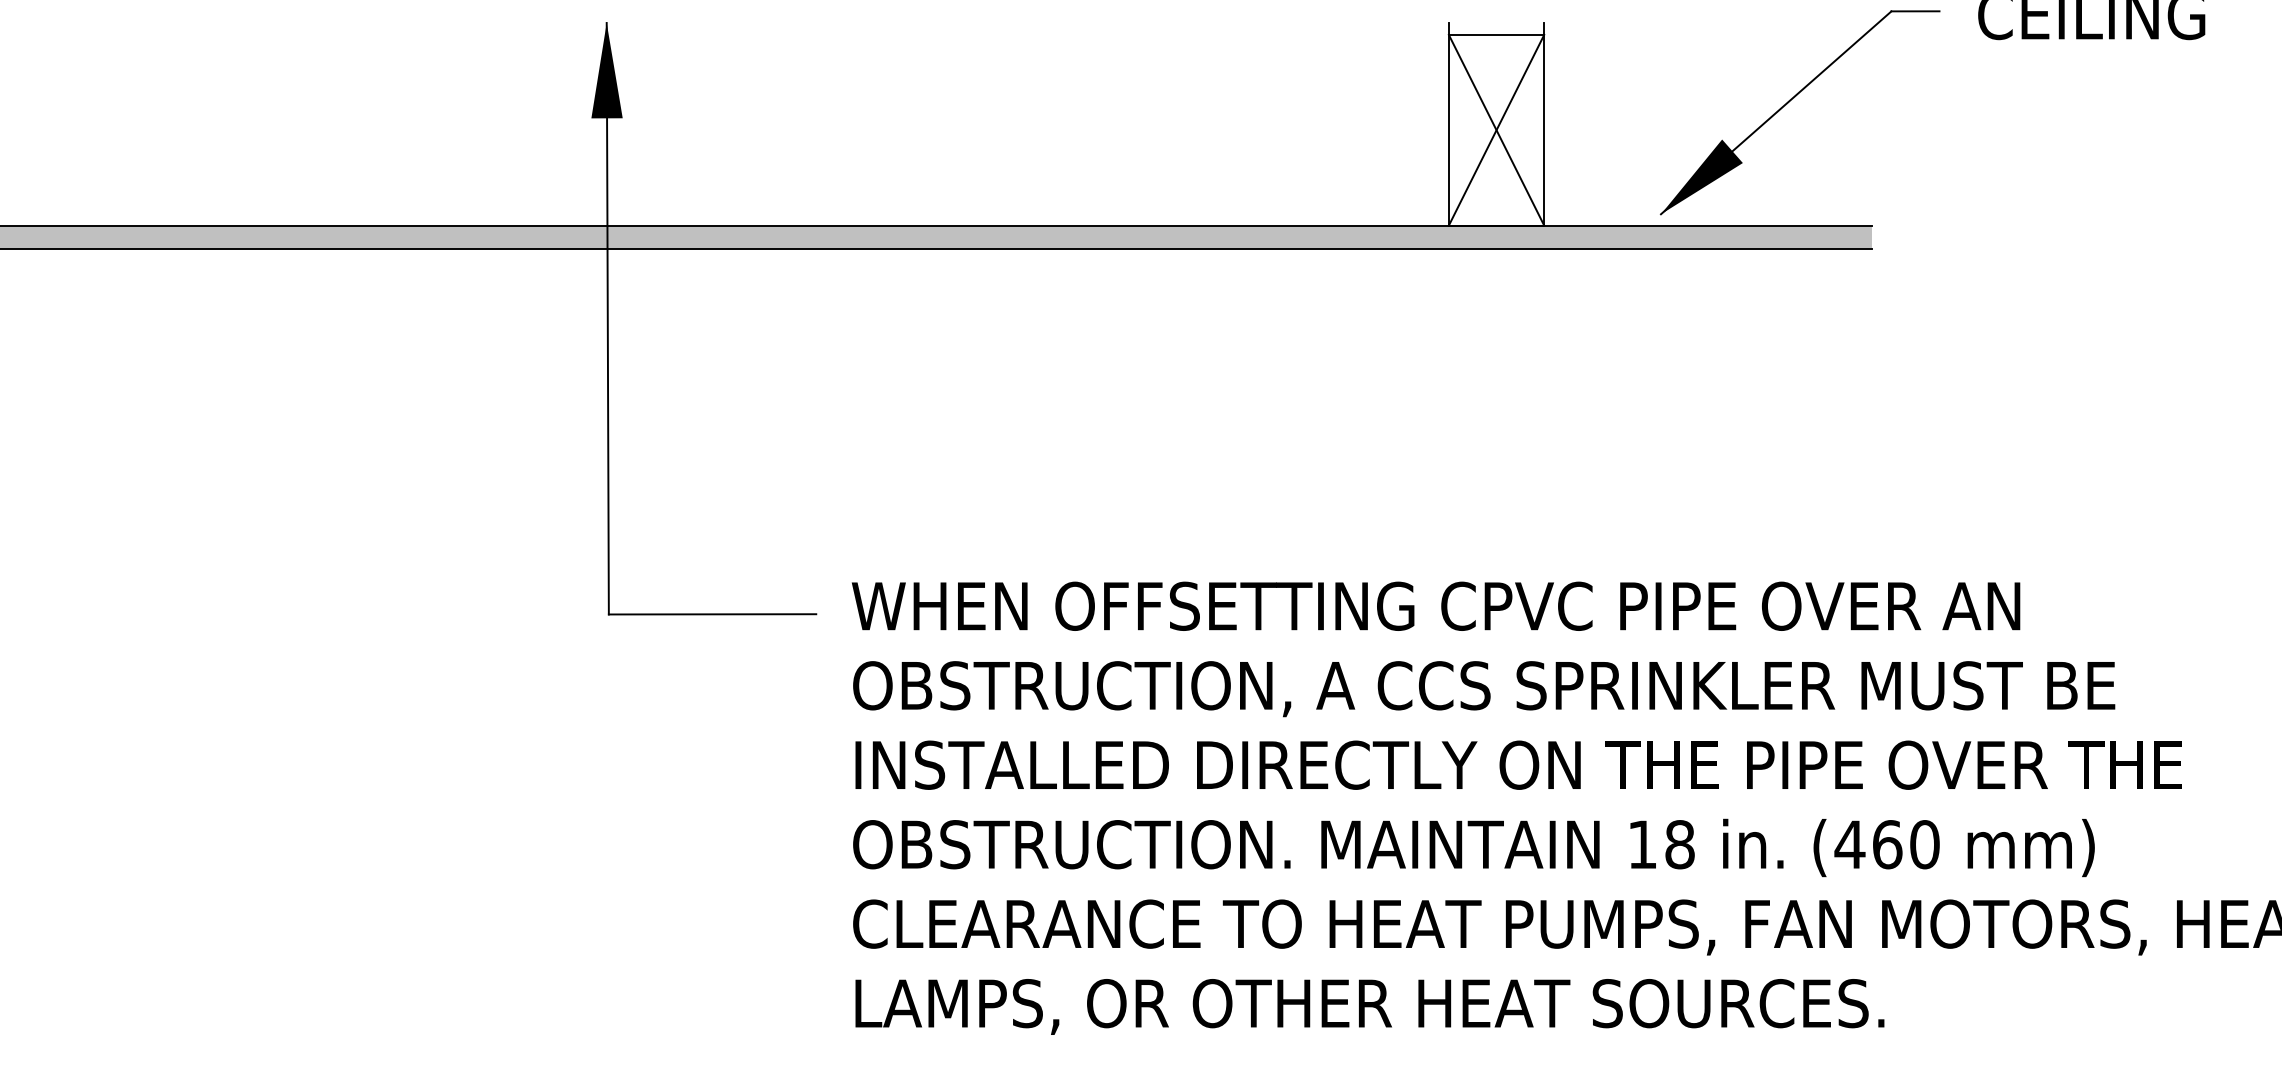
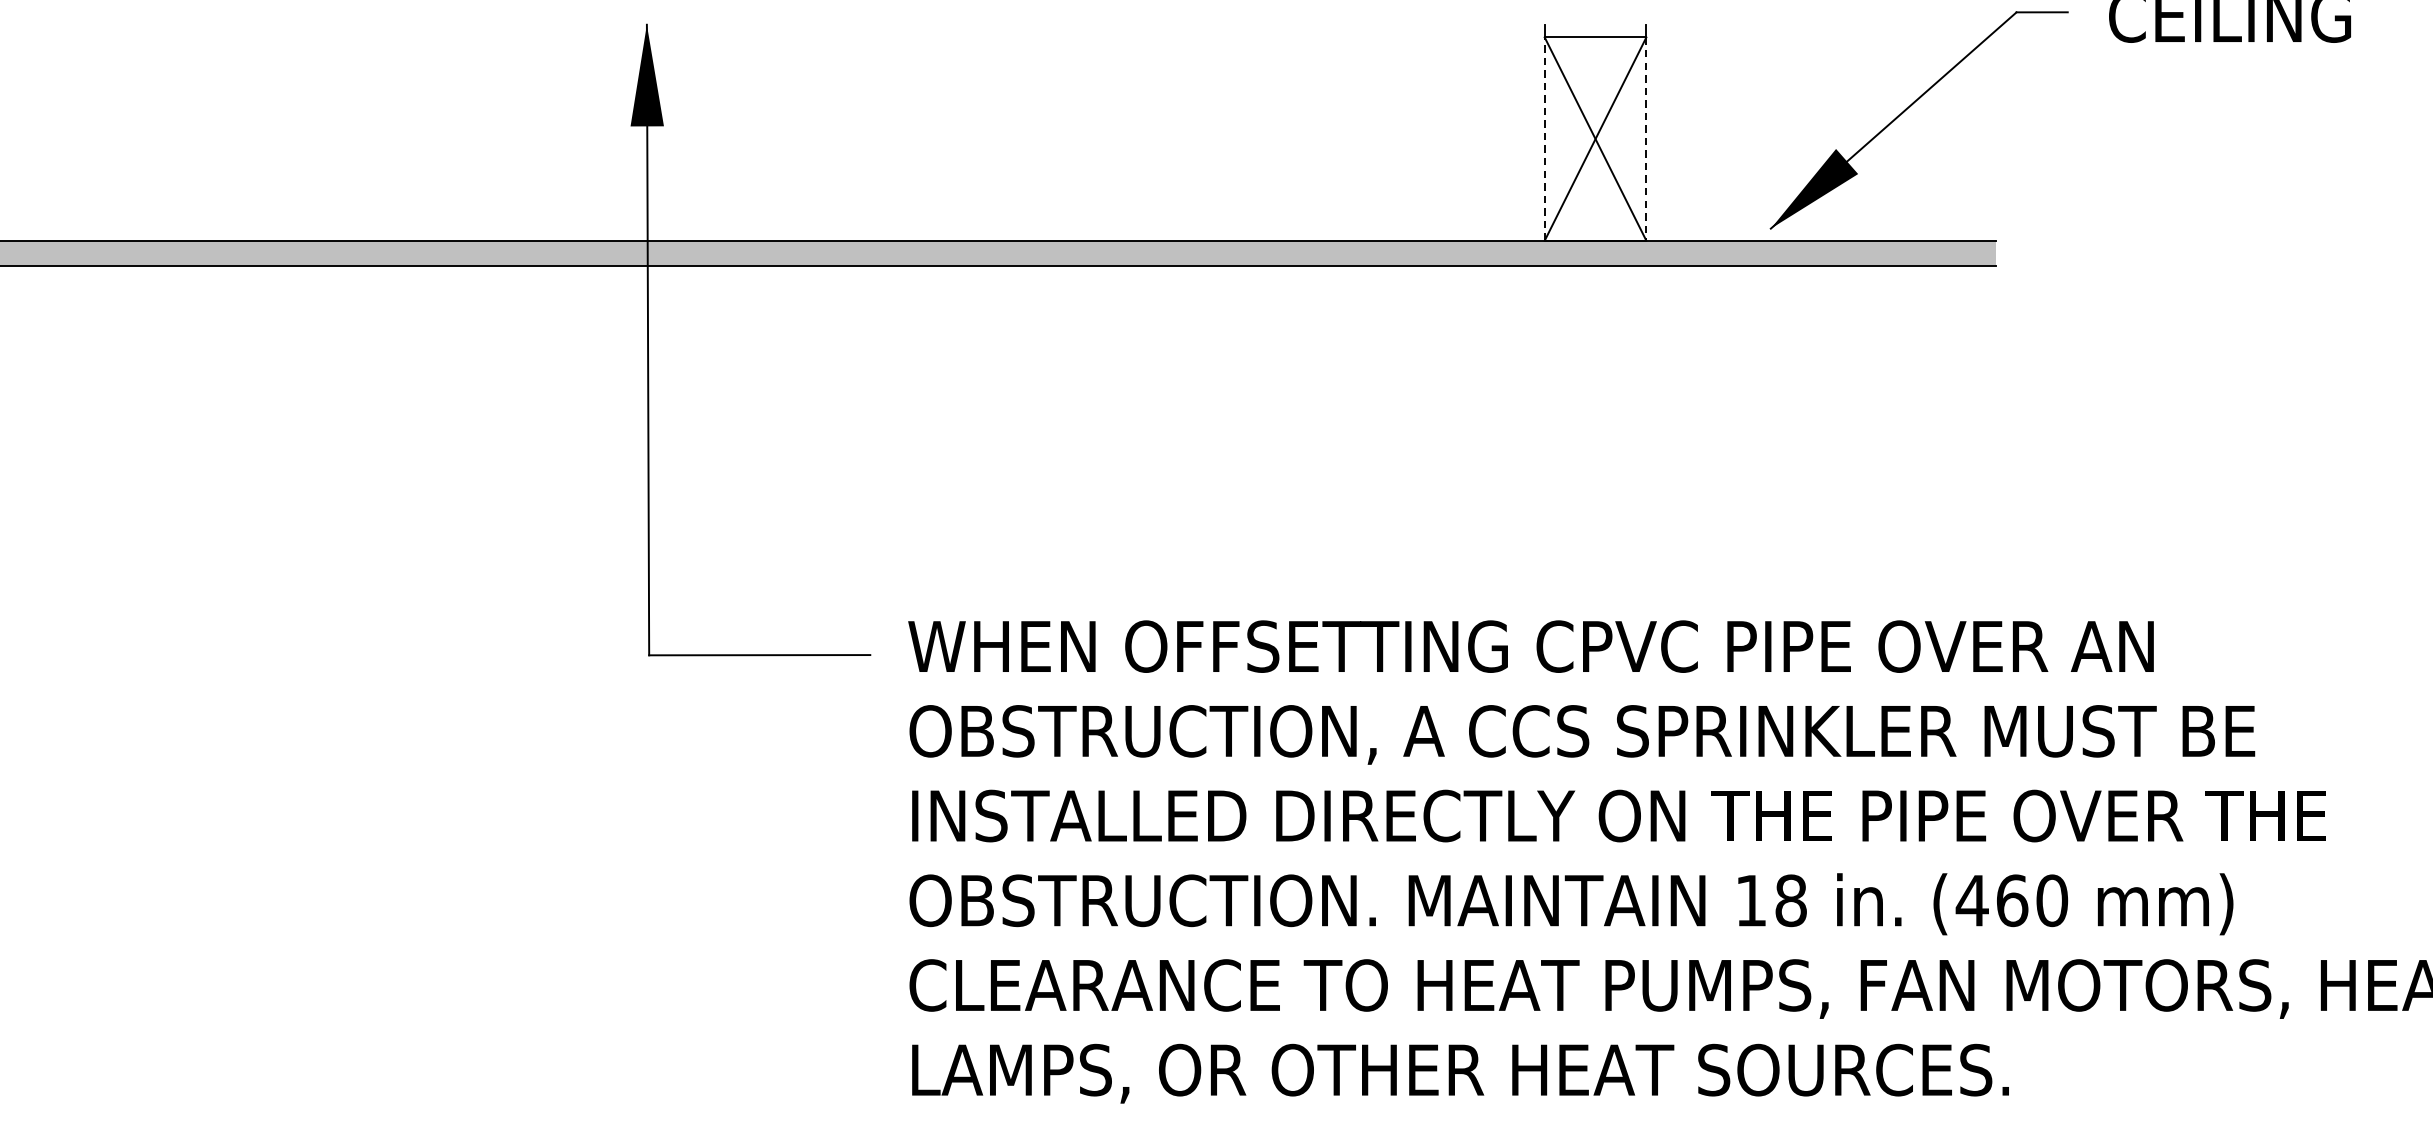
line: (1448, 129) -> (1544, 138), solid -> dashed
line: (1544, 130) -> (1646, 139), solid -> dashed

